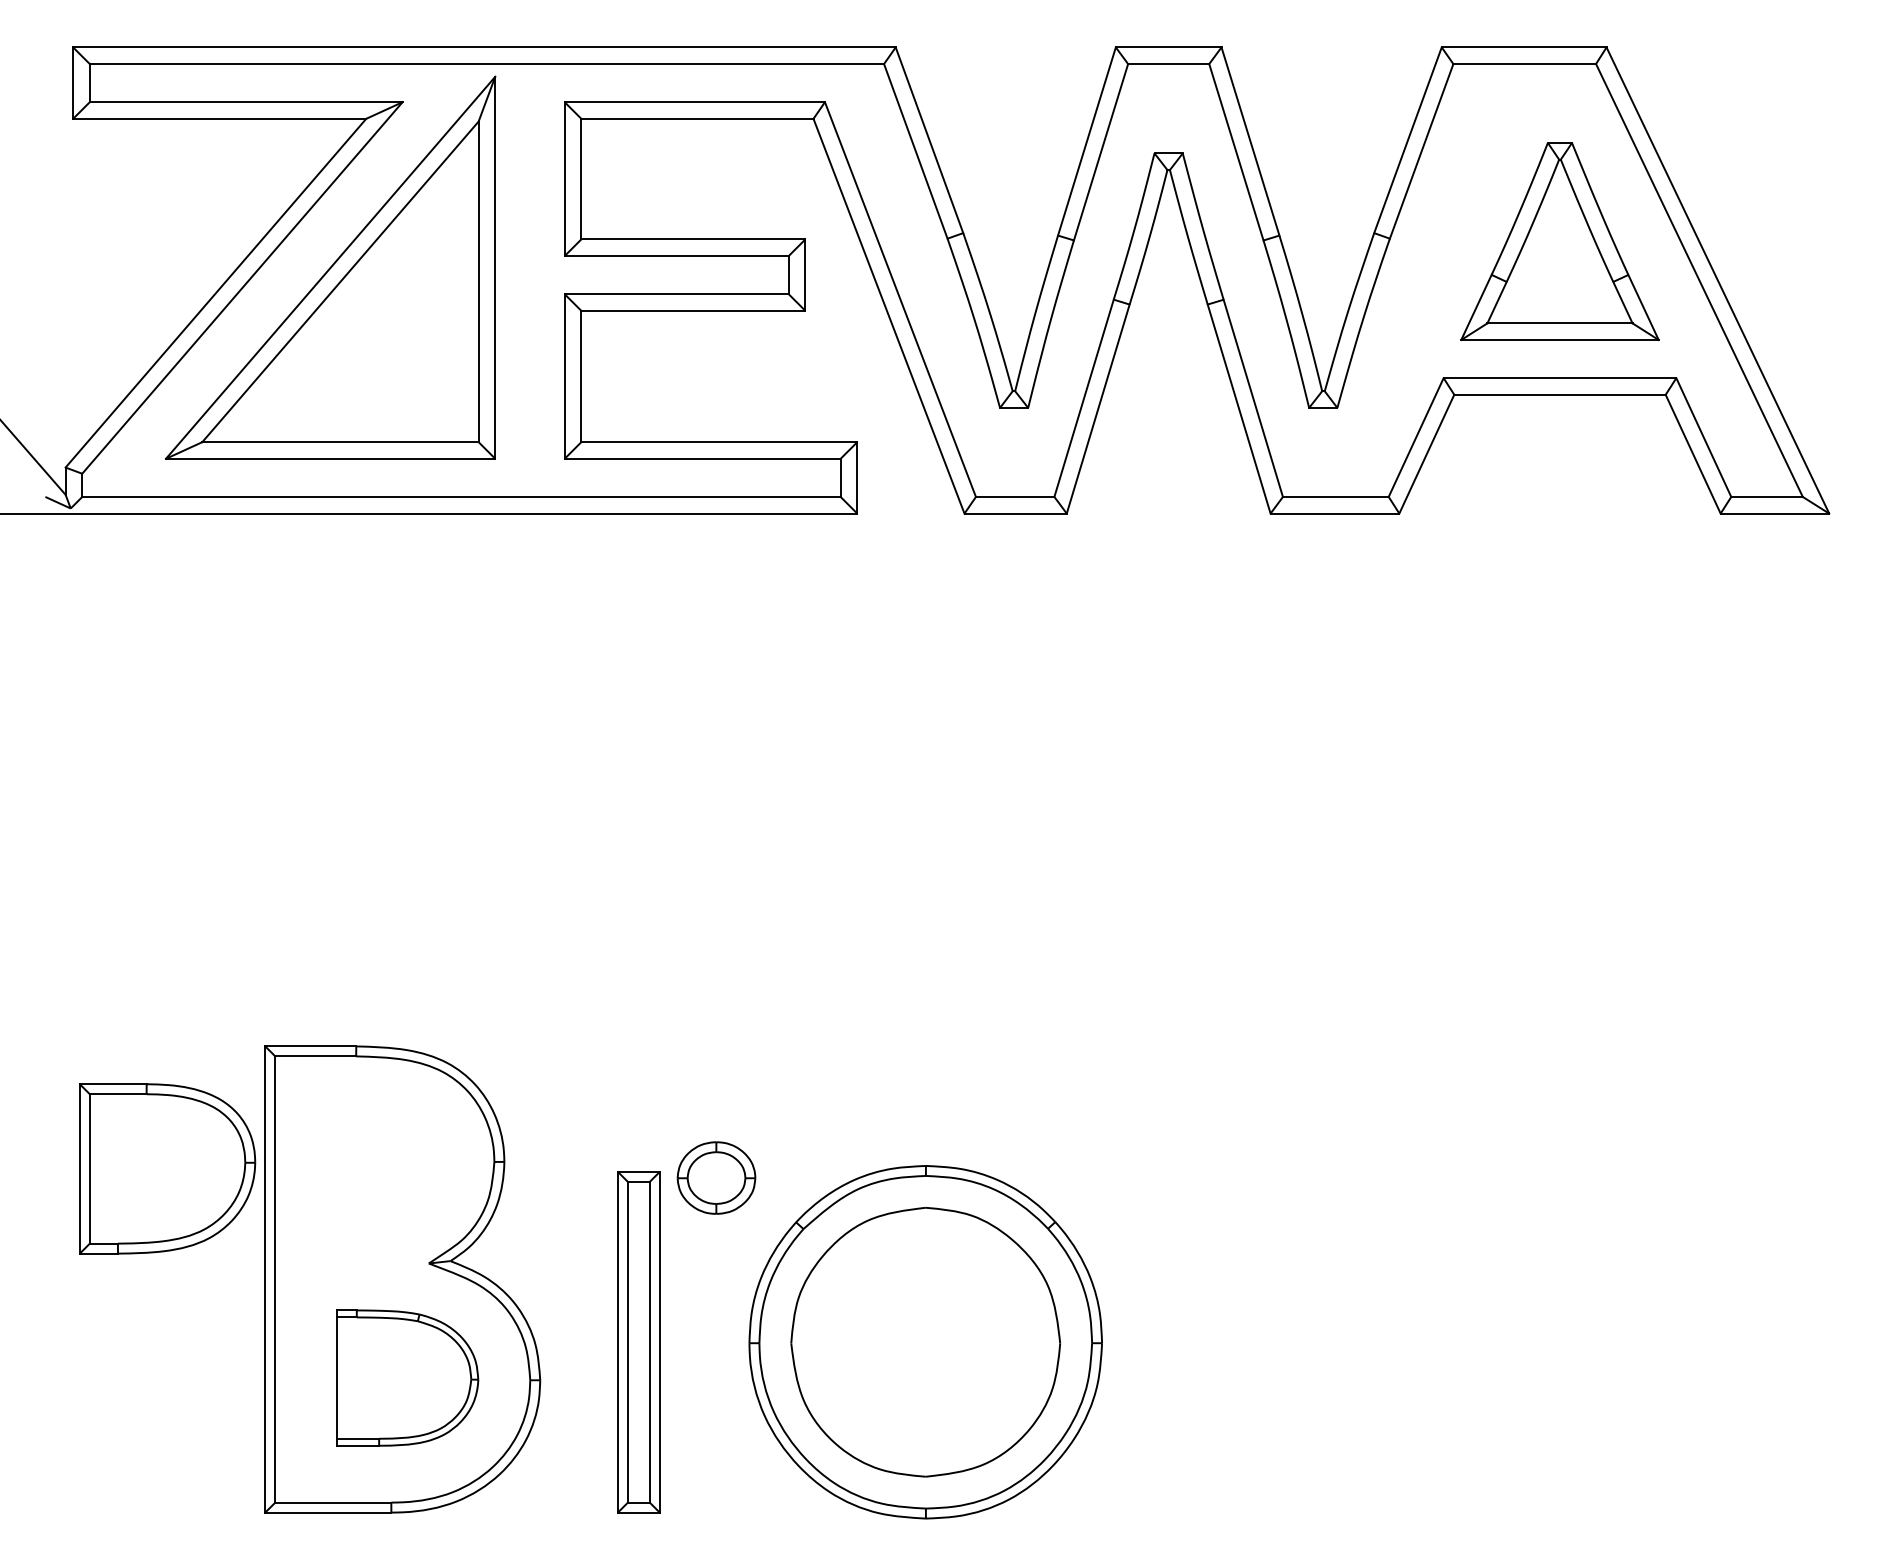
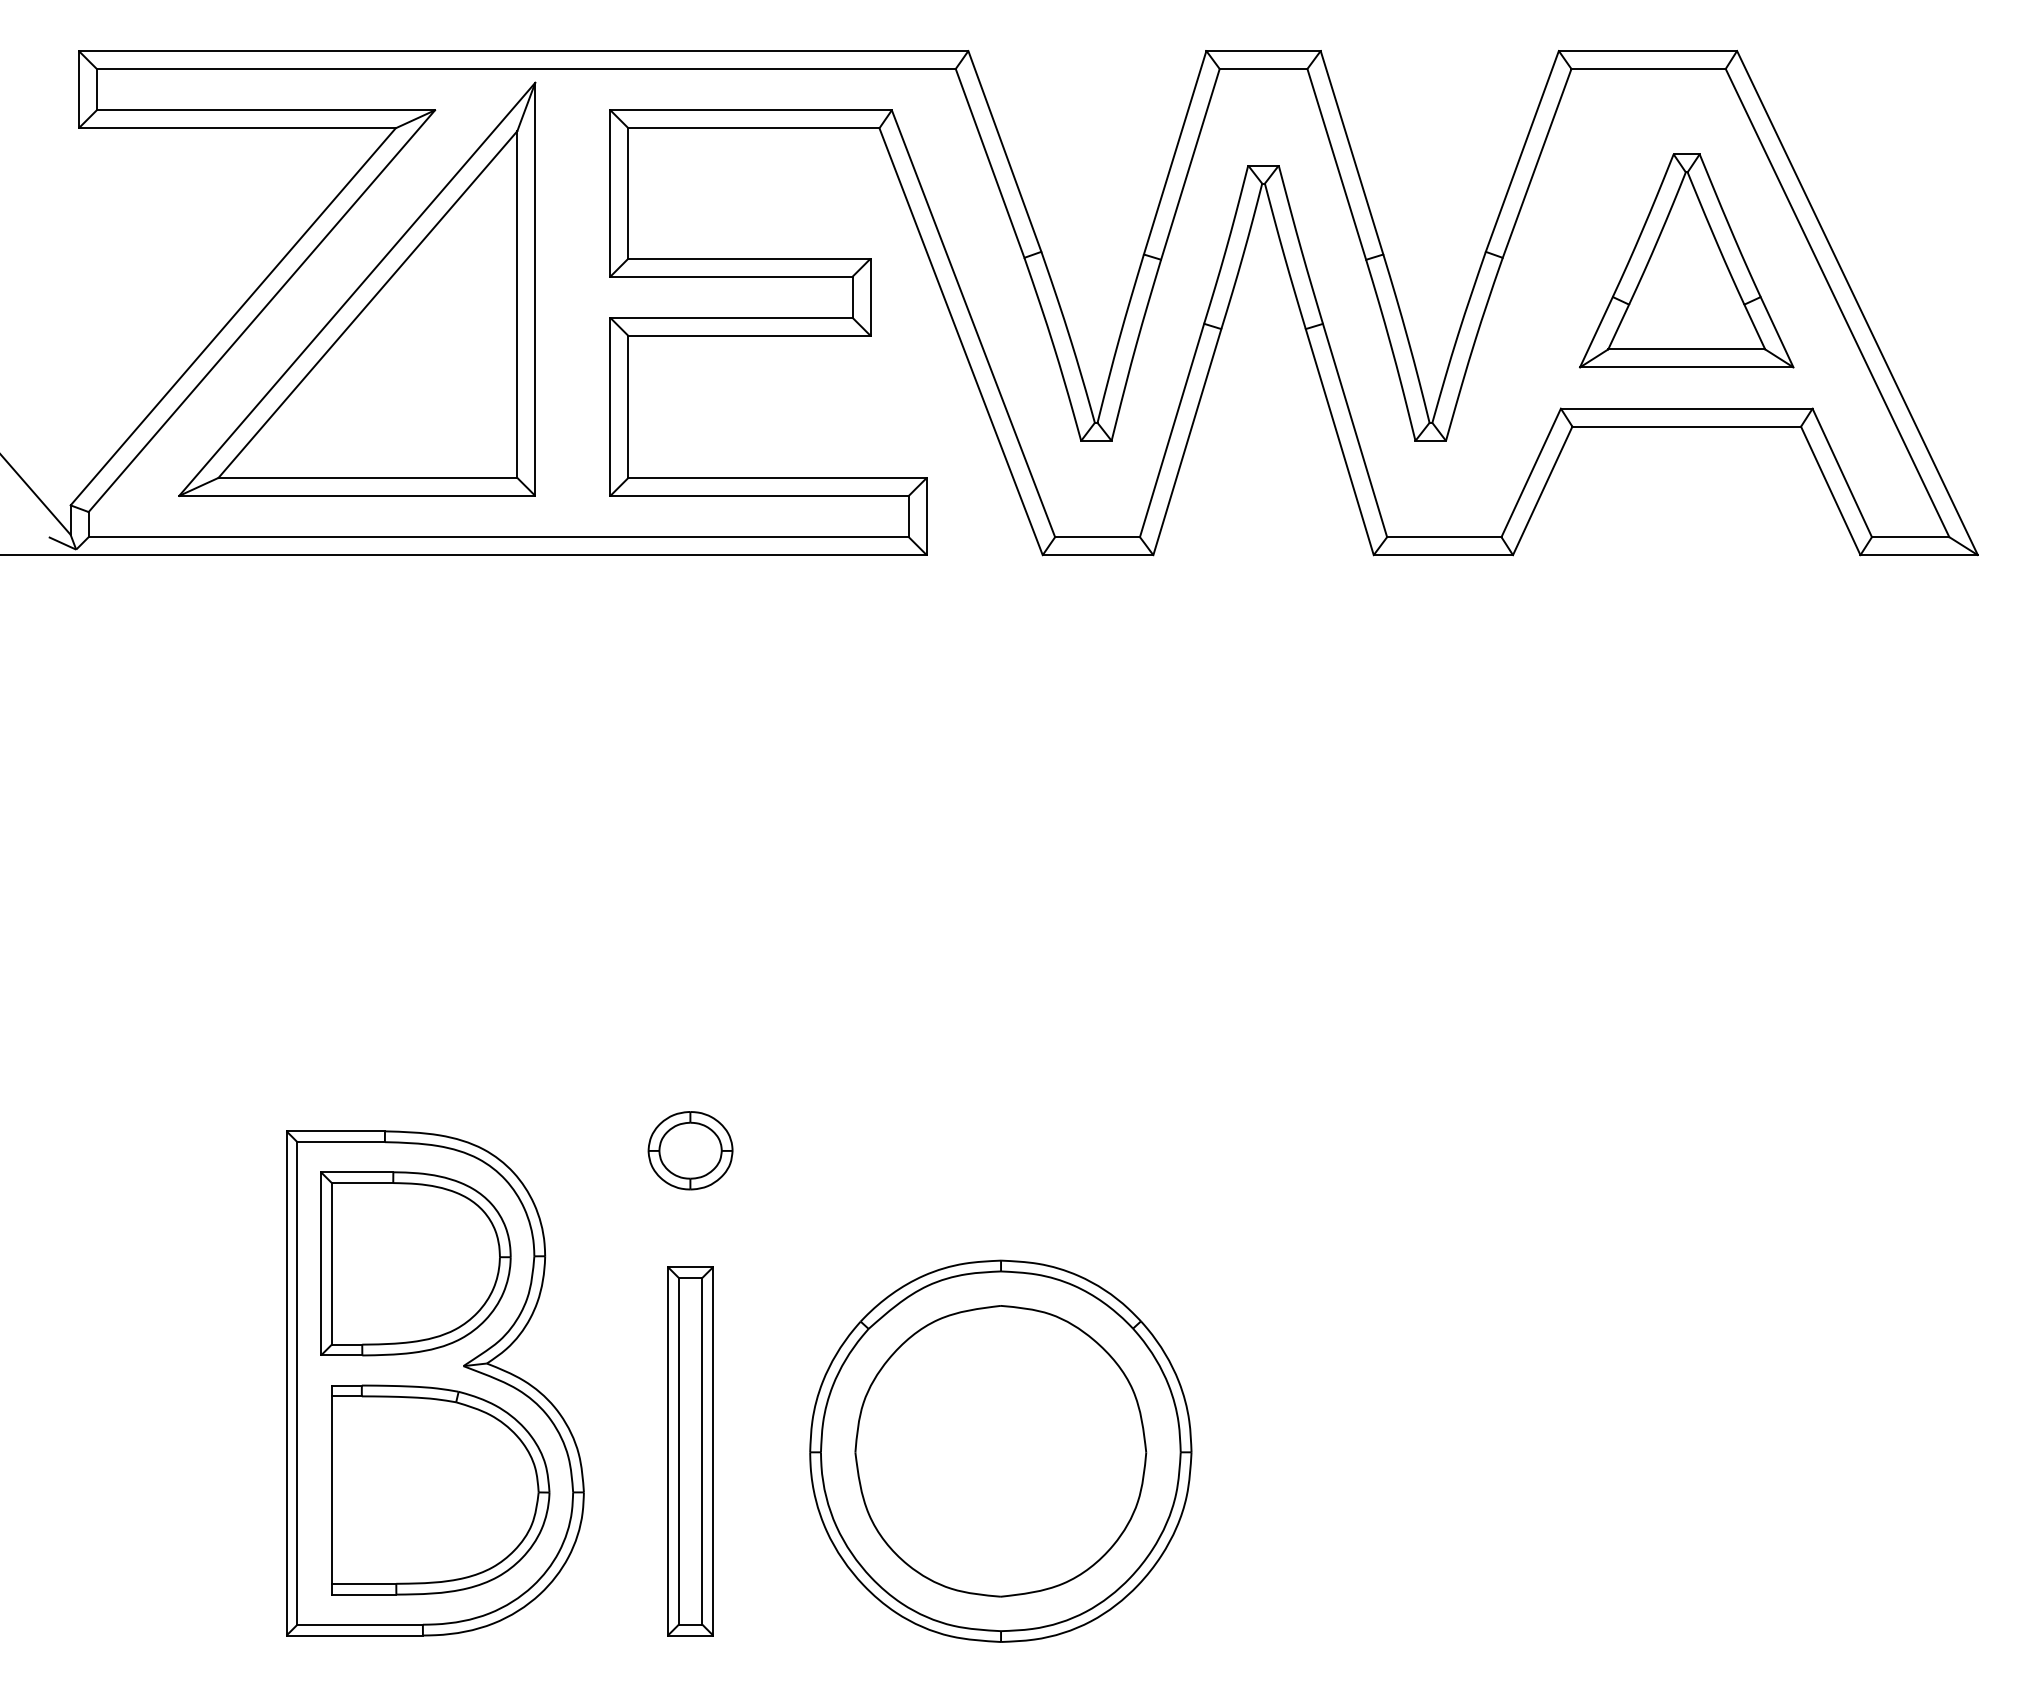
part: (167, 1168) -> (415, 1263), moved
part: (716, 1177) -> (690, 1150), moved
part: (407, 1377) -> (440, 1489), size x1.43

